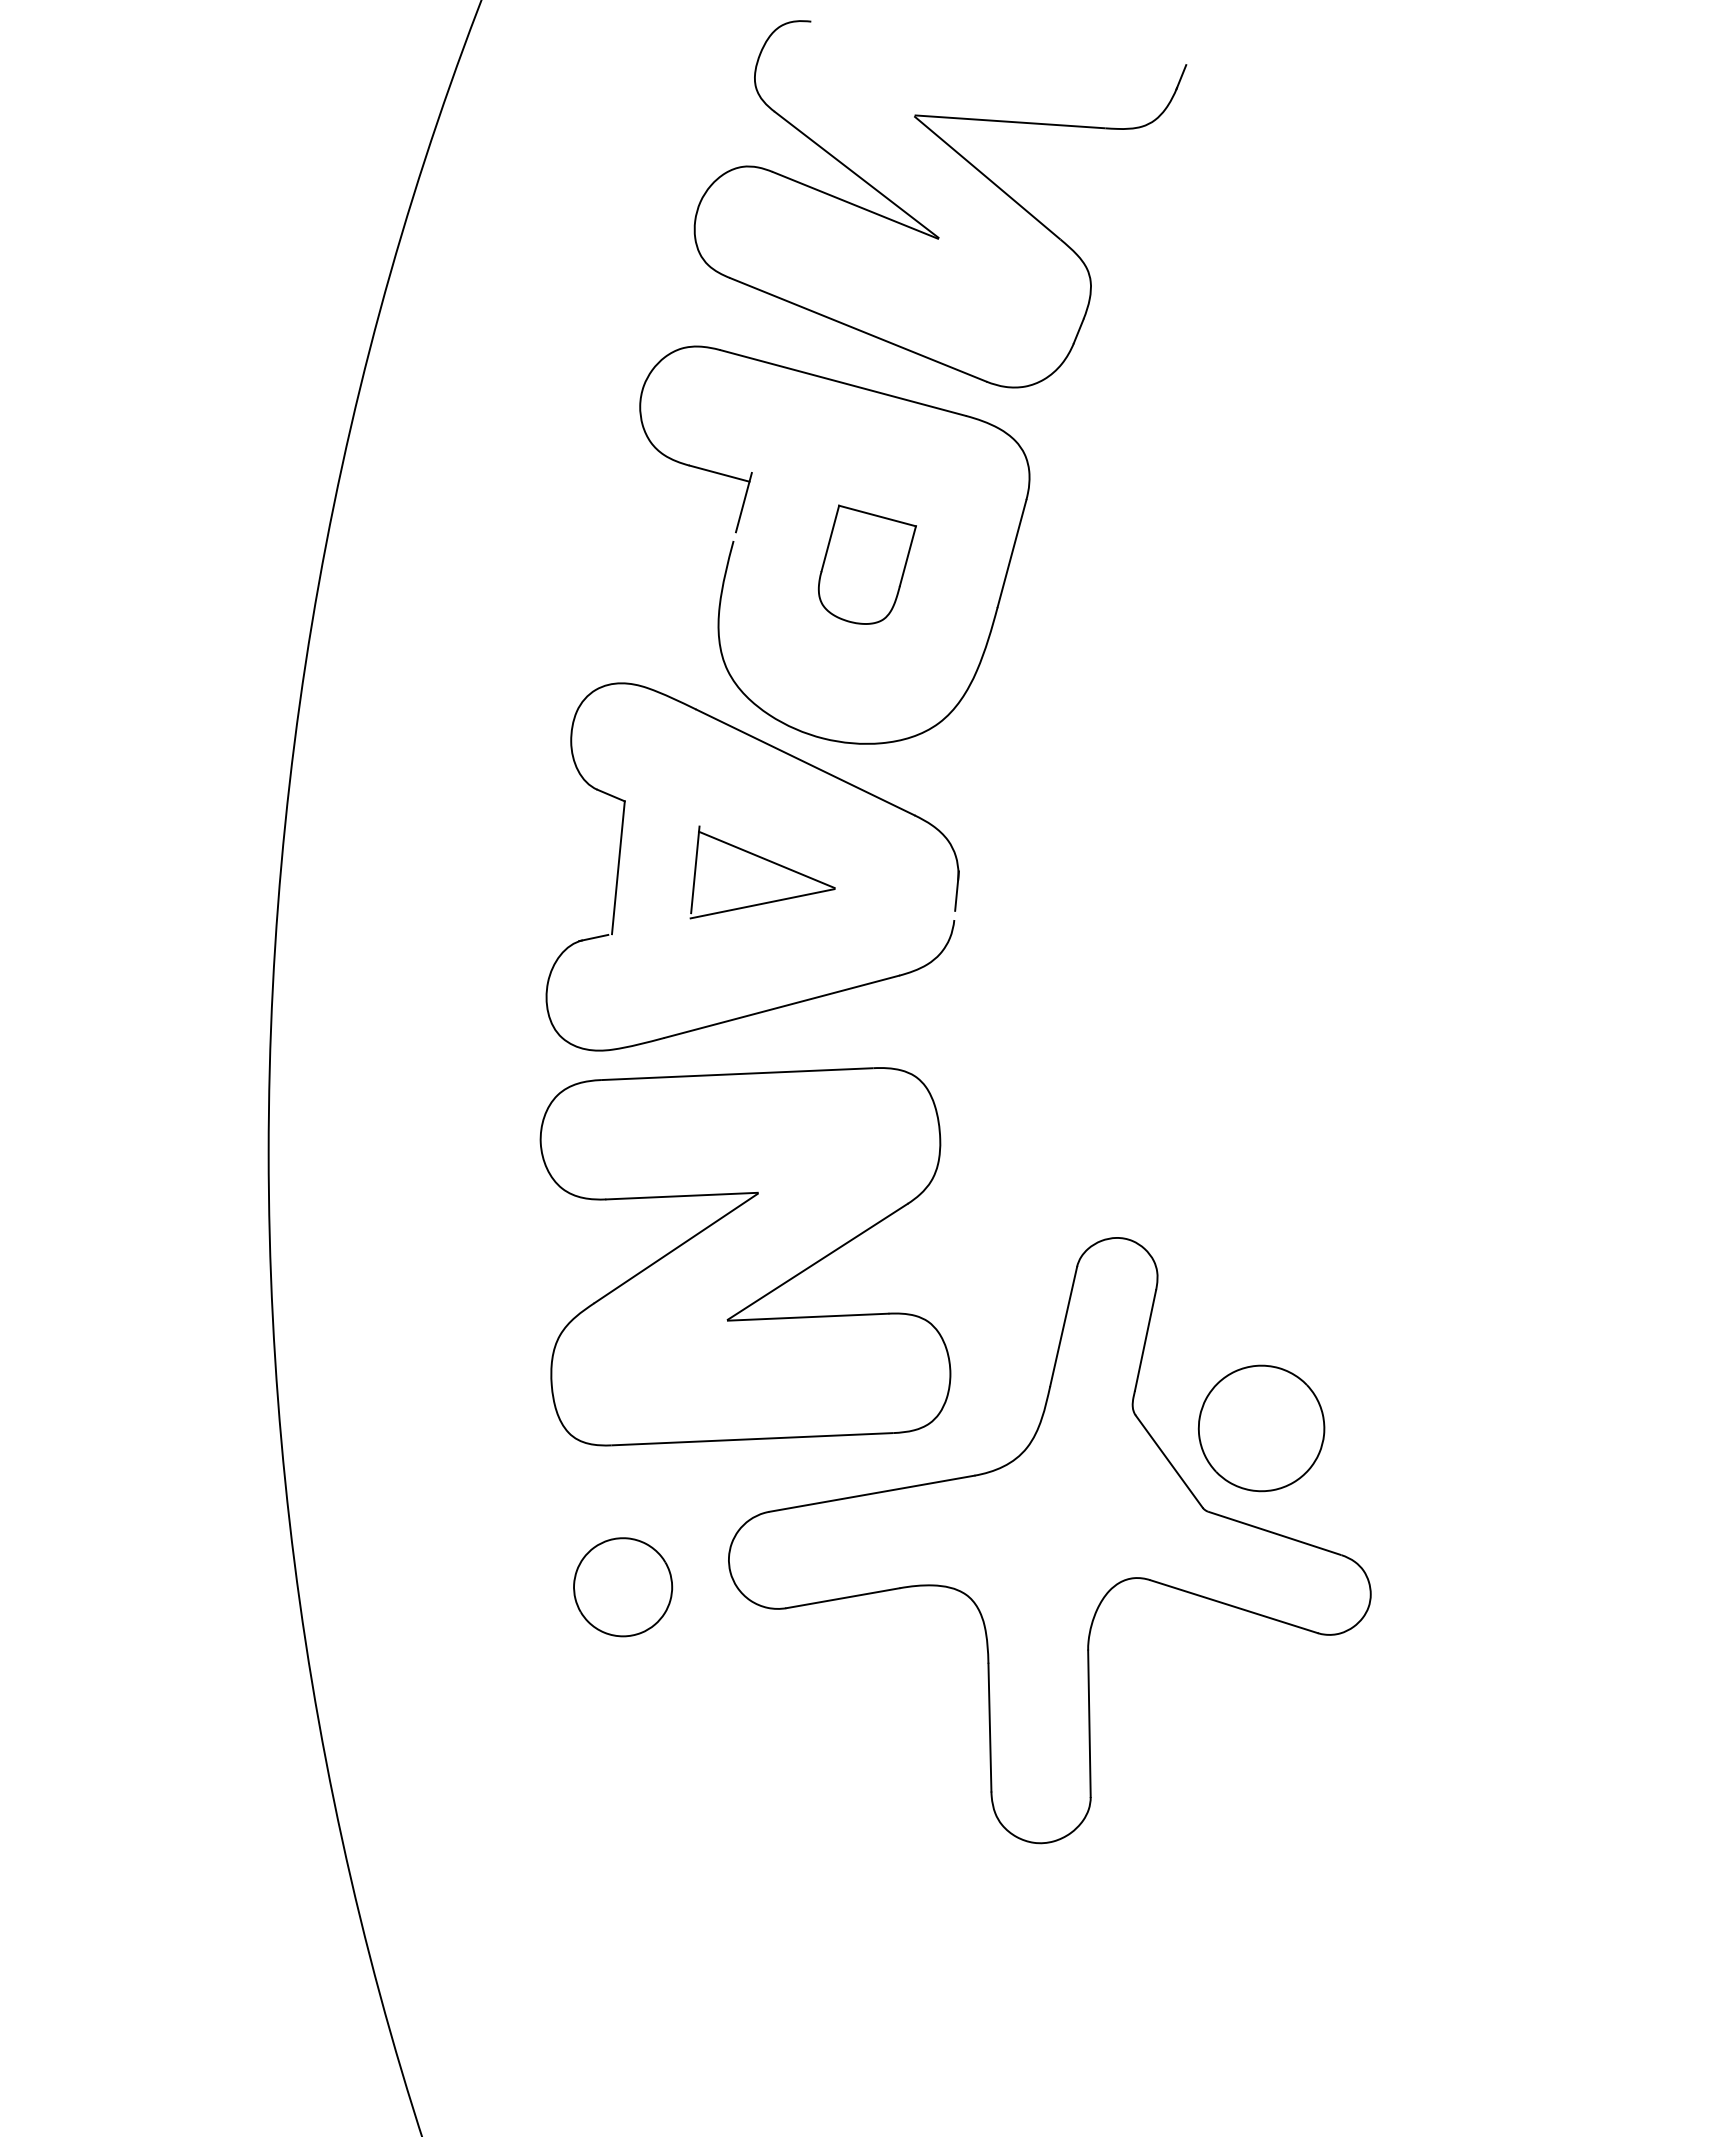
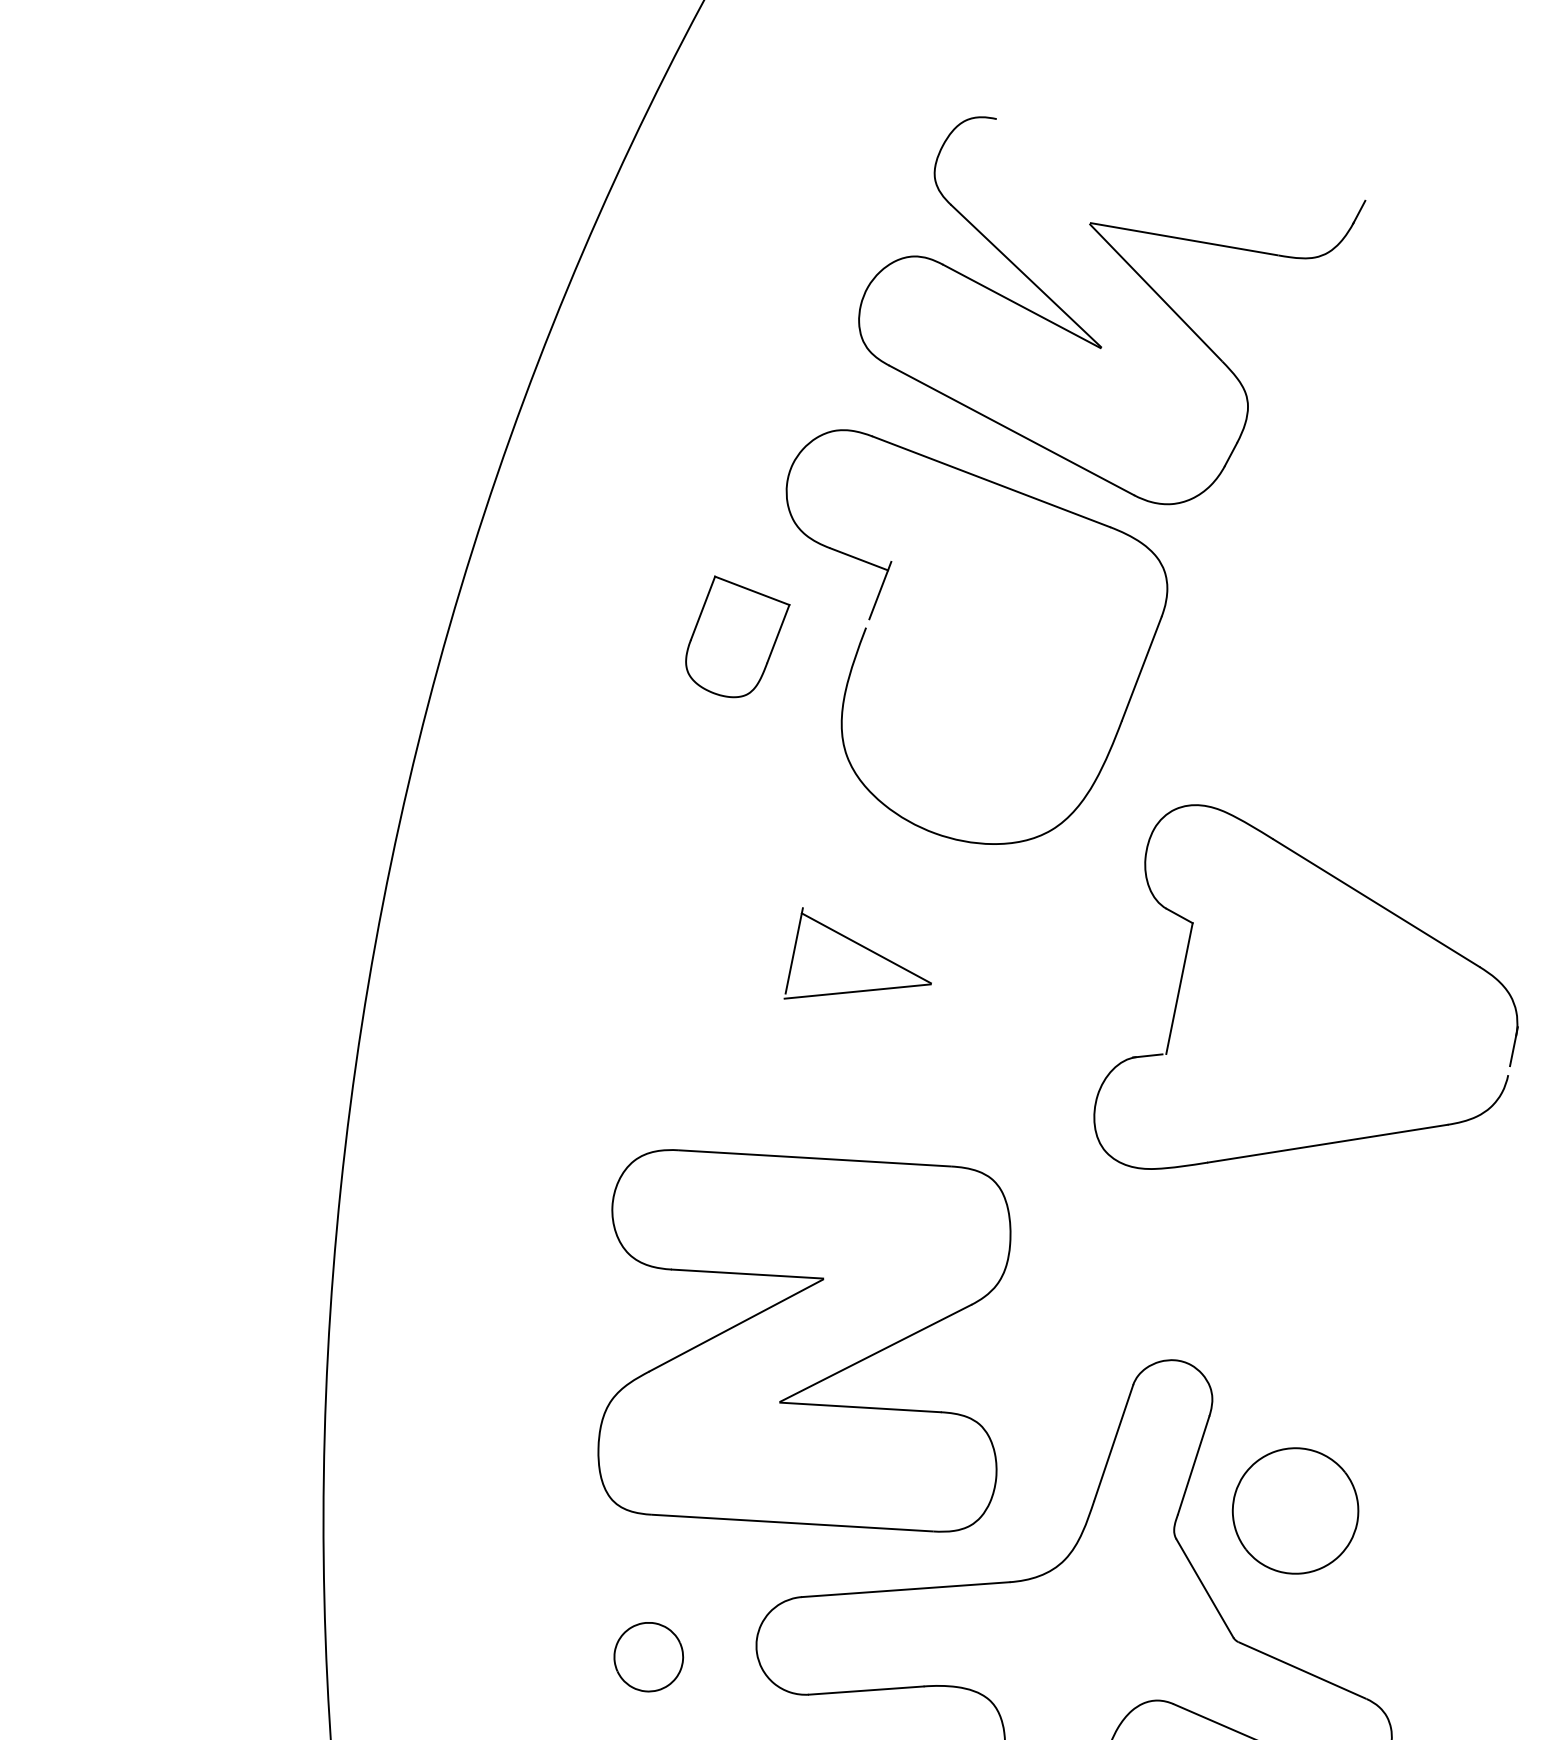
part: (866, 564) -> (736, 637), moved
part: (800, 761) -> (1371, 901), moved
part: (1261, 1428) -> (1295, 1511), moved
part: (623, 1587) -> (649, 1657), size x0.7

